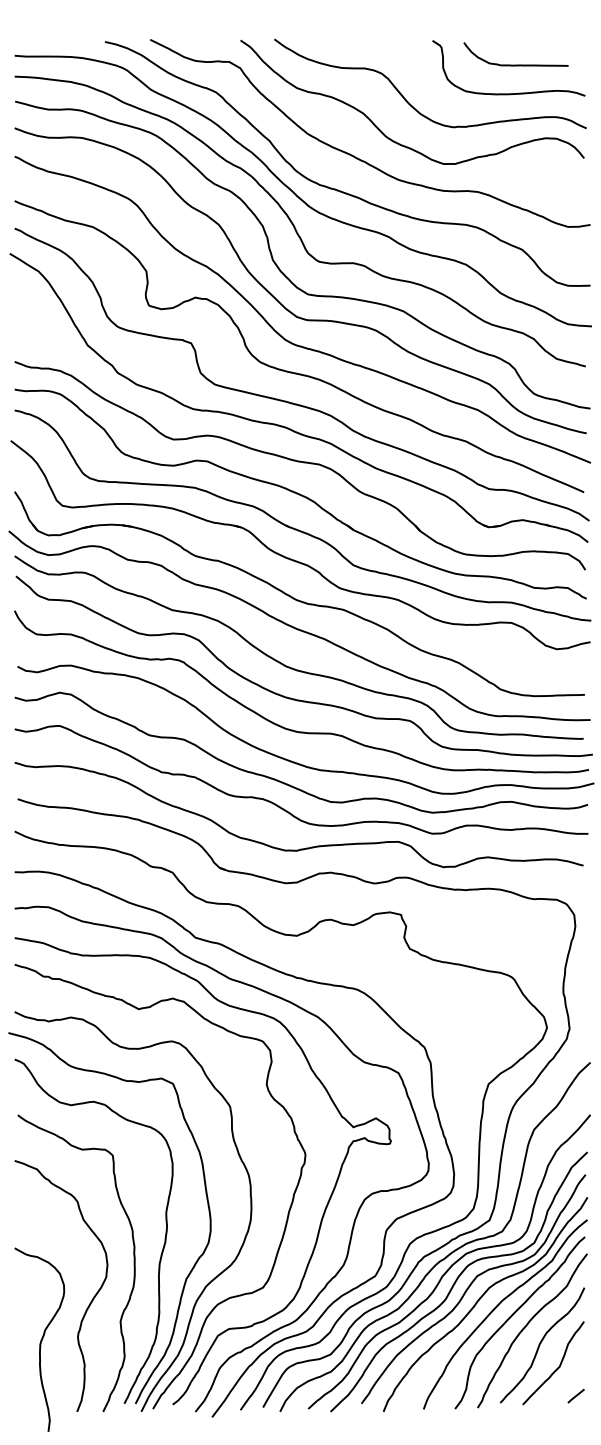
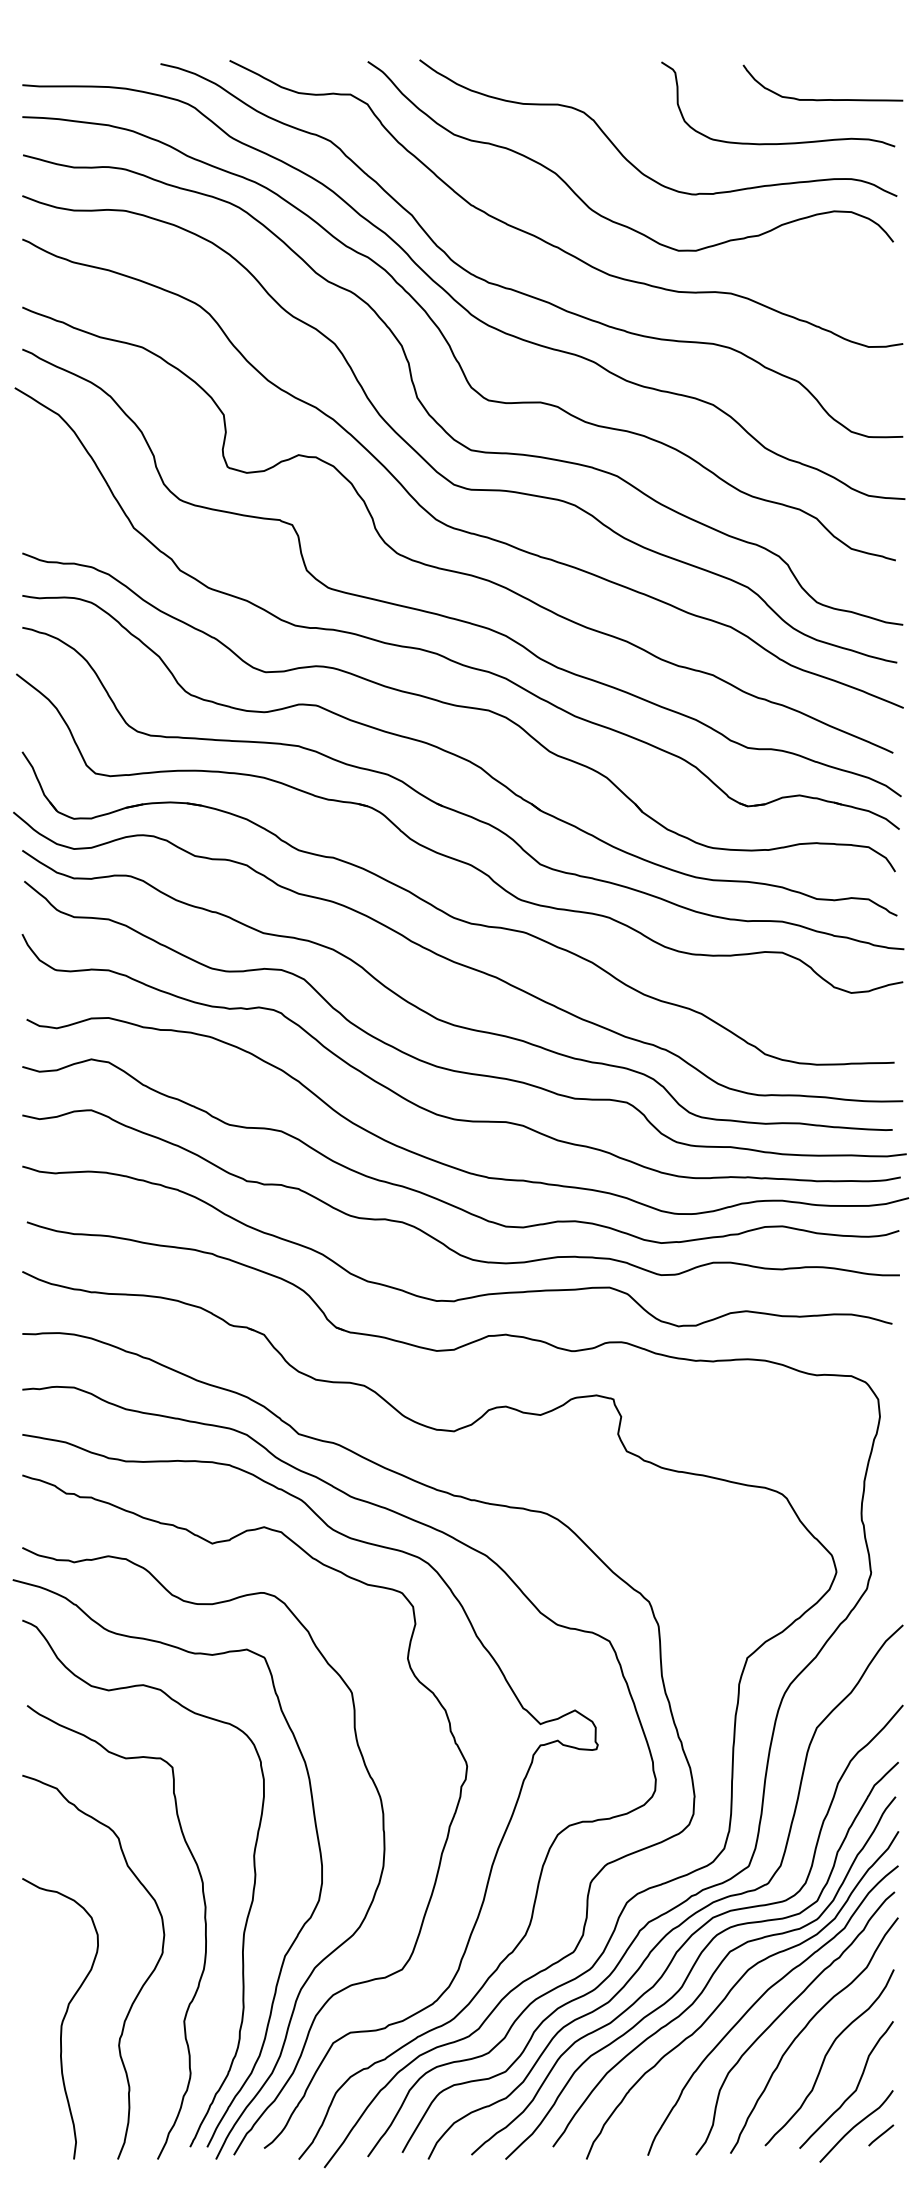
curve: (515, 64) -> (822, 98), moved
curve: (40, 1340) -> (61, 2019), moved
curve: (559, 1390) -> (855, 2126), added

